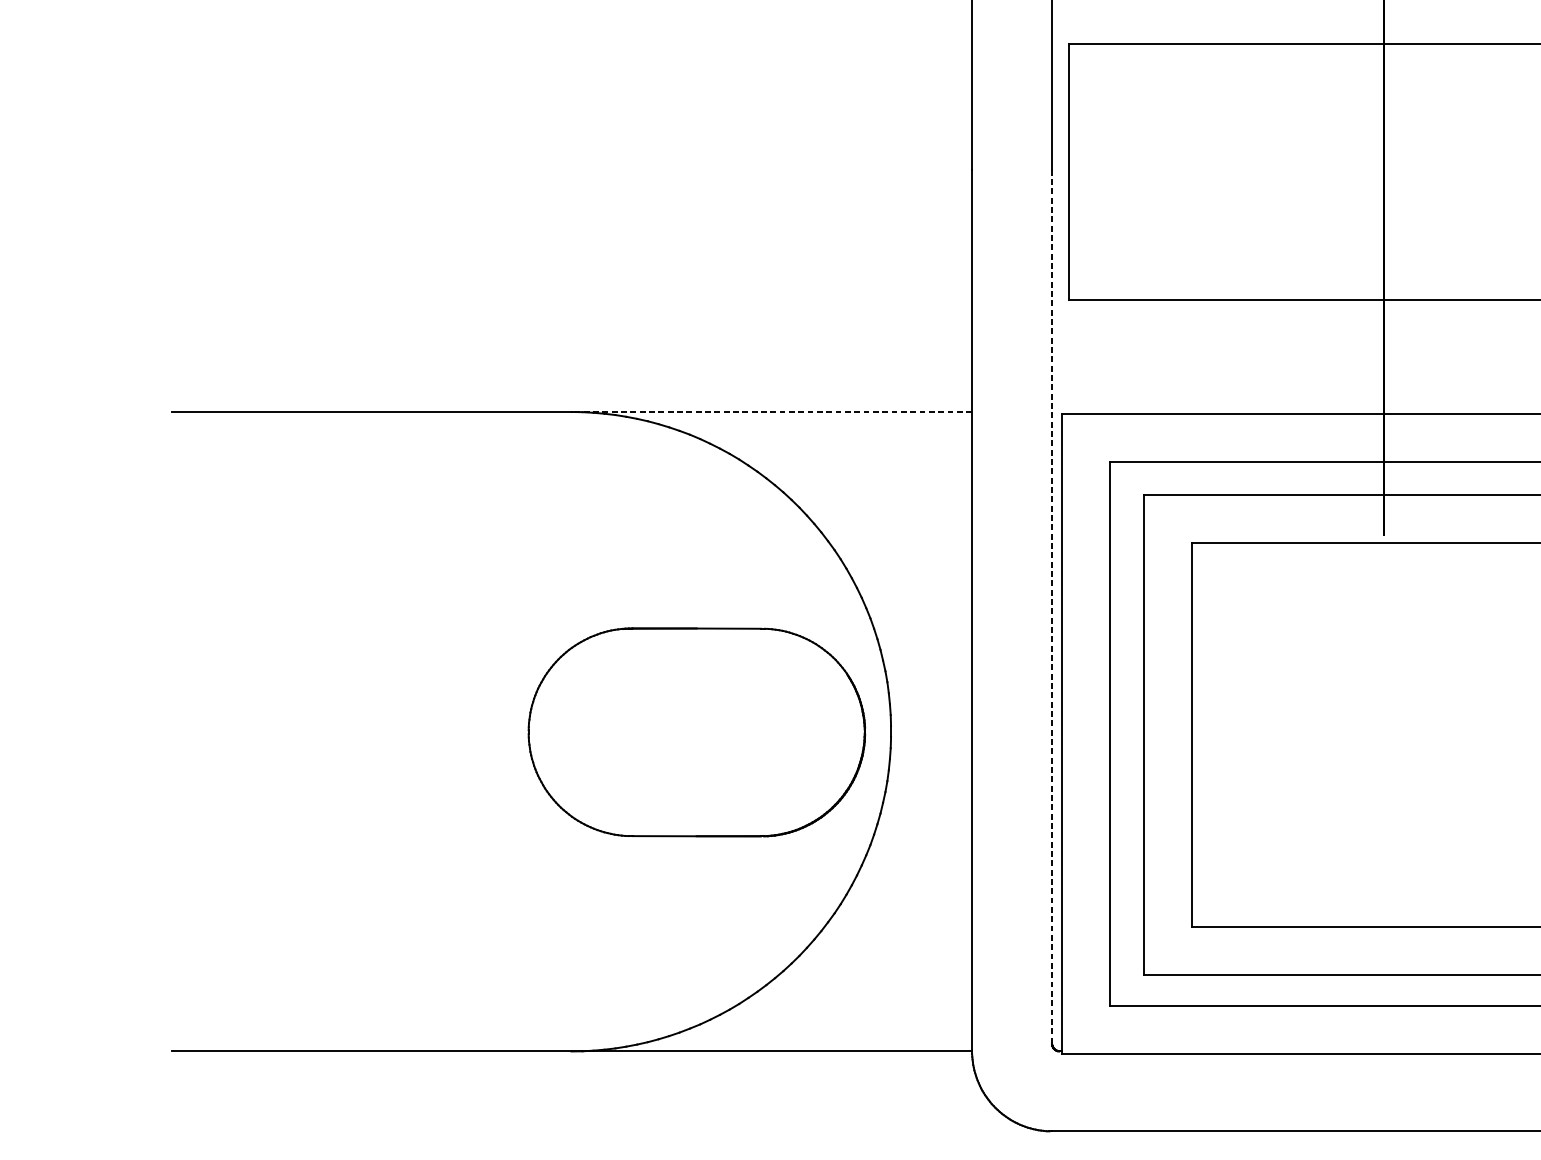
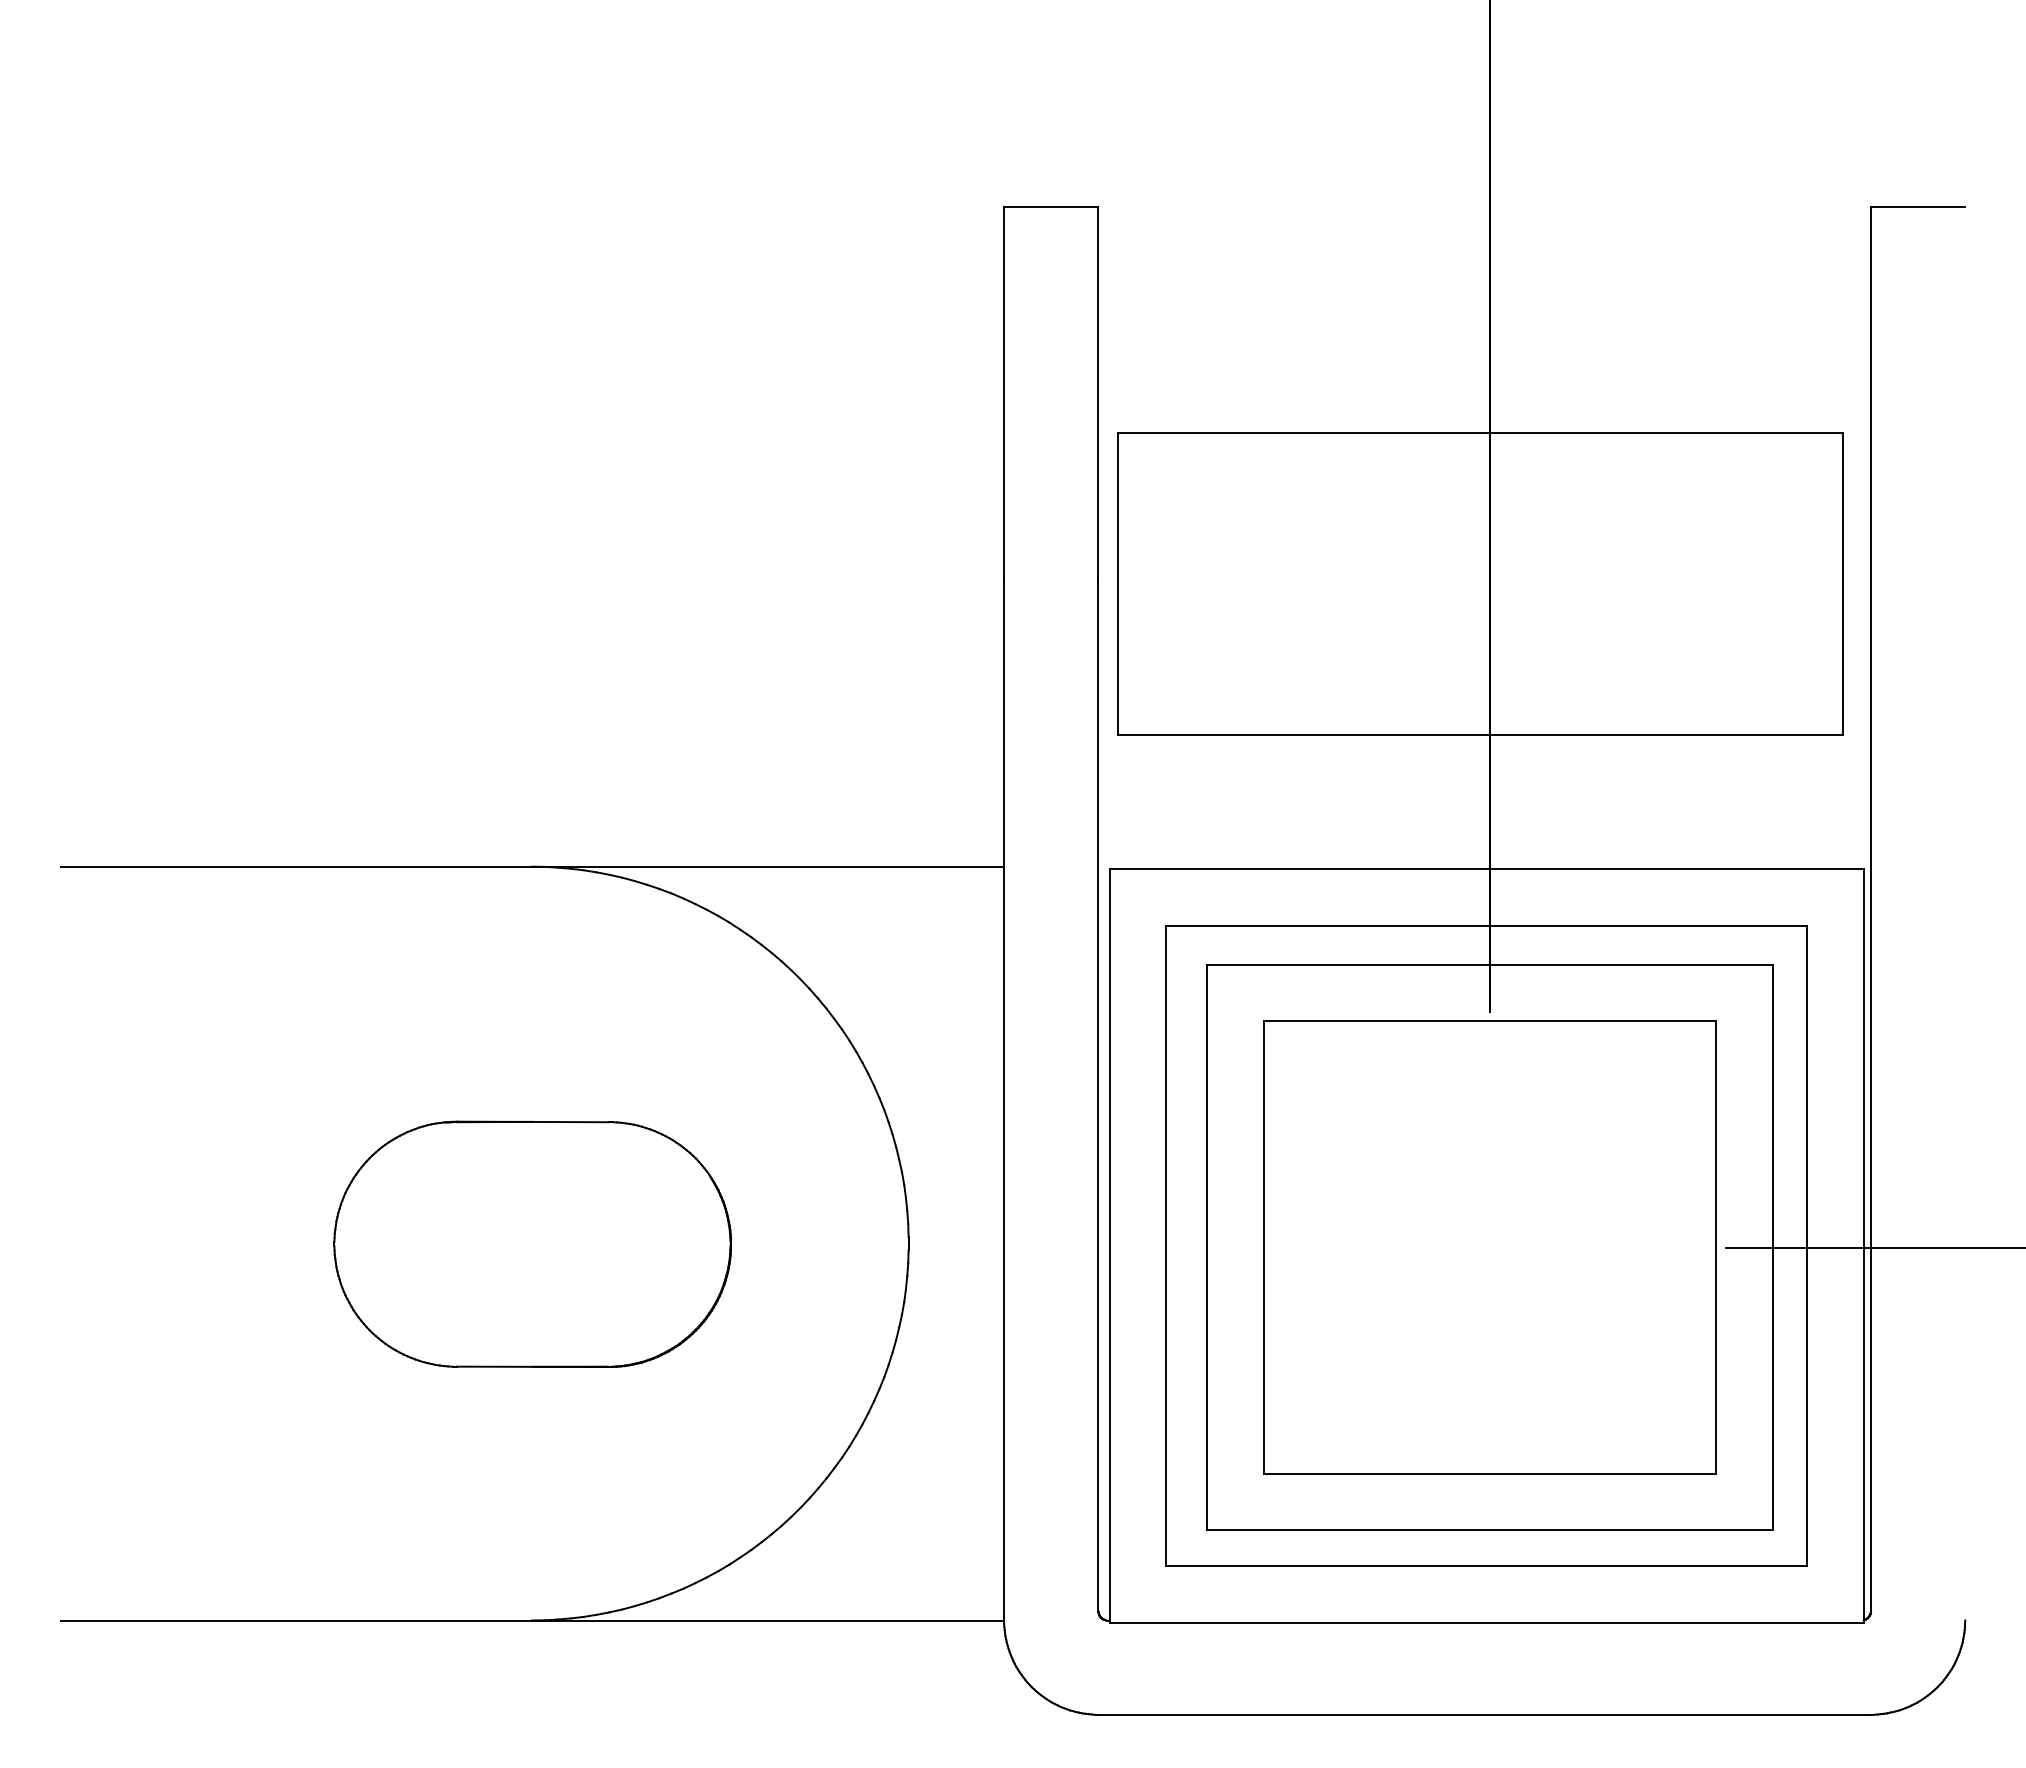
line: (772, 411) -> (768, 866), dashed -> solid
line: (1052, 606) -> (1098, 1096), dashed -> solid
part: (696, 731) -> (532, 1243), moved

